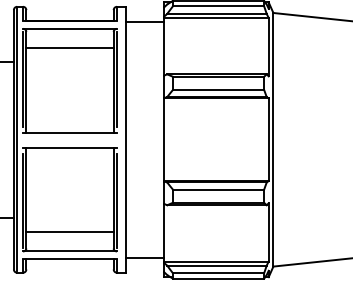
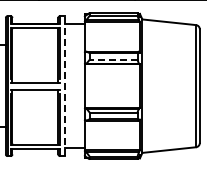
line: (70, 47) -> (35, 37), removed
line: (218, 89) -> (113, 59), solid -> dashed
line: (125, 140) -> (64, 86), solid -> dashed
line: (70, 231) -> (35, 134), removed

